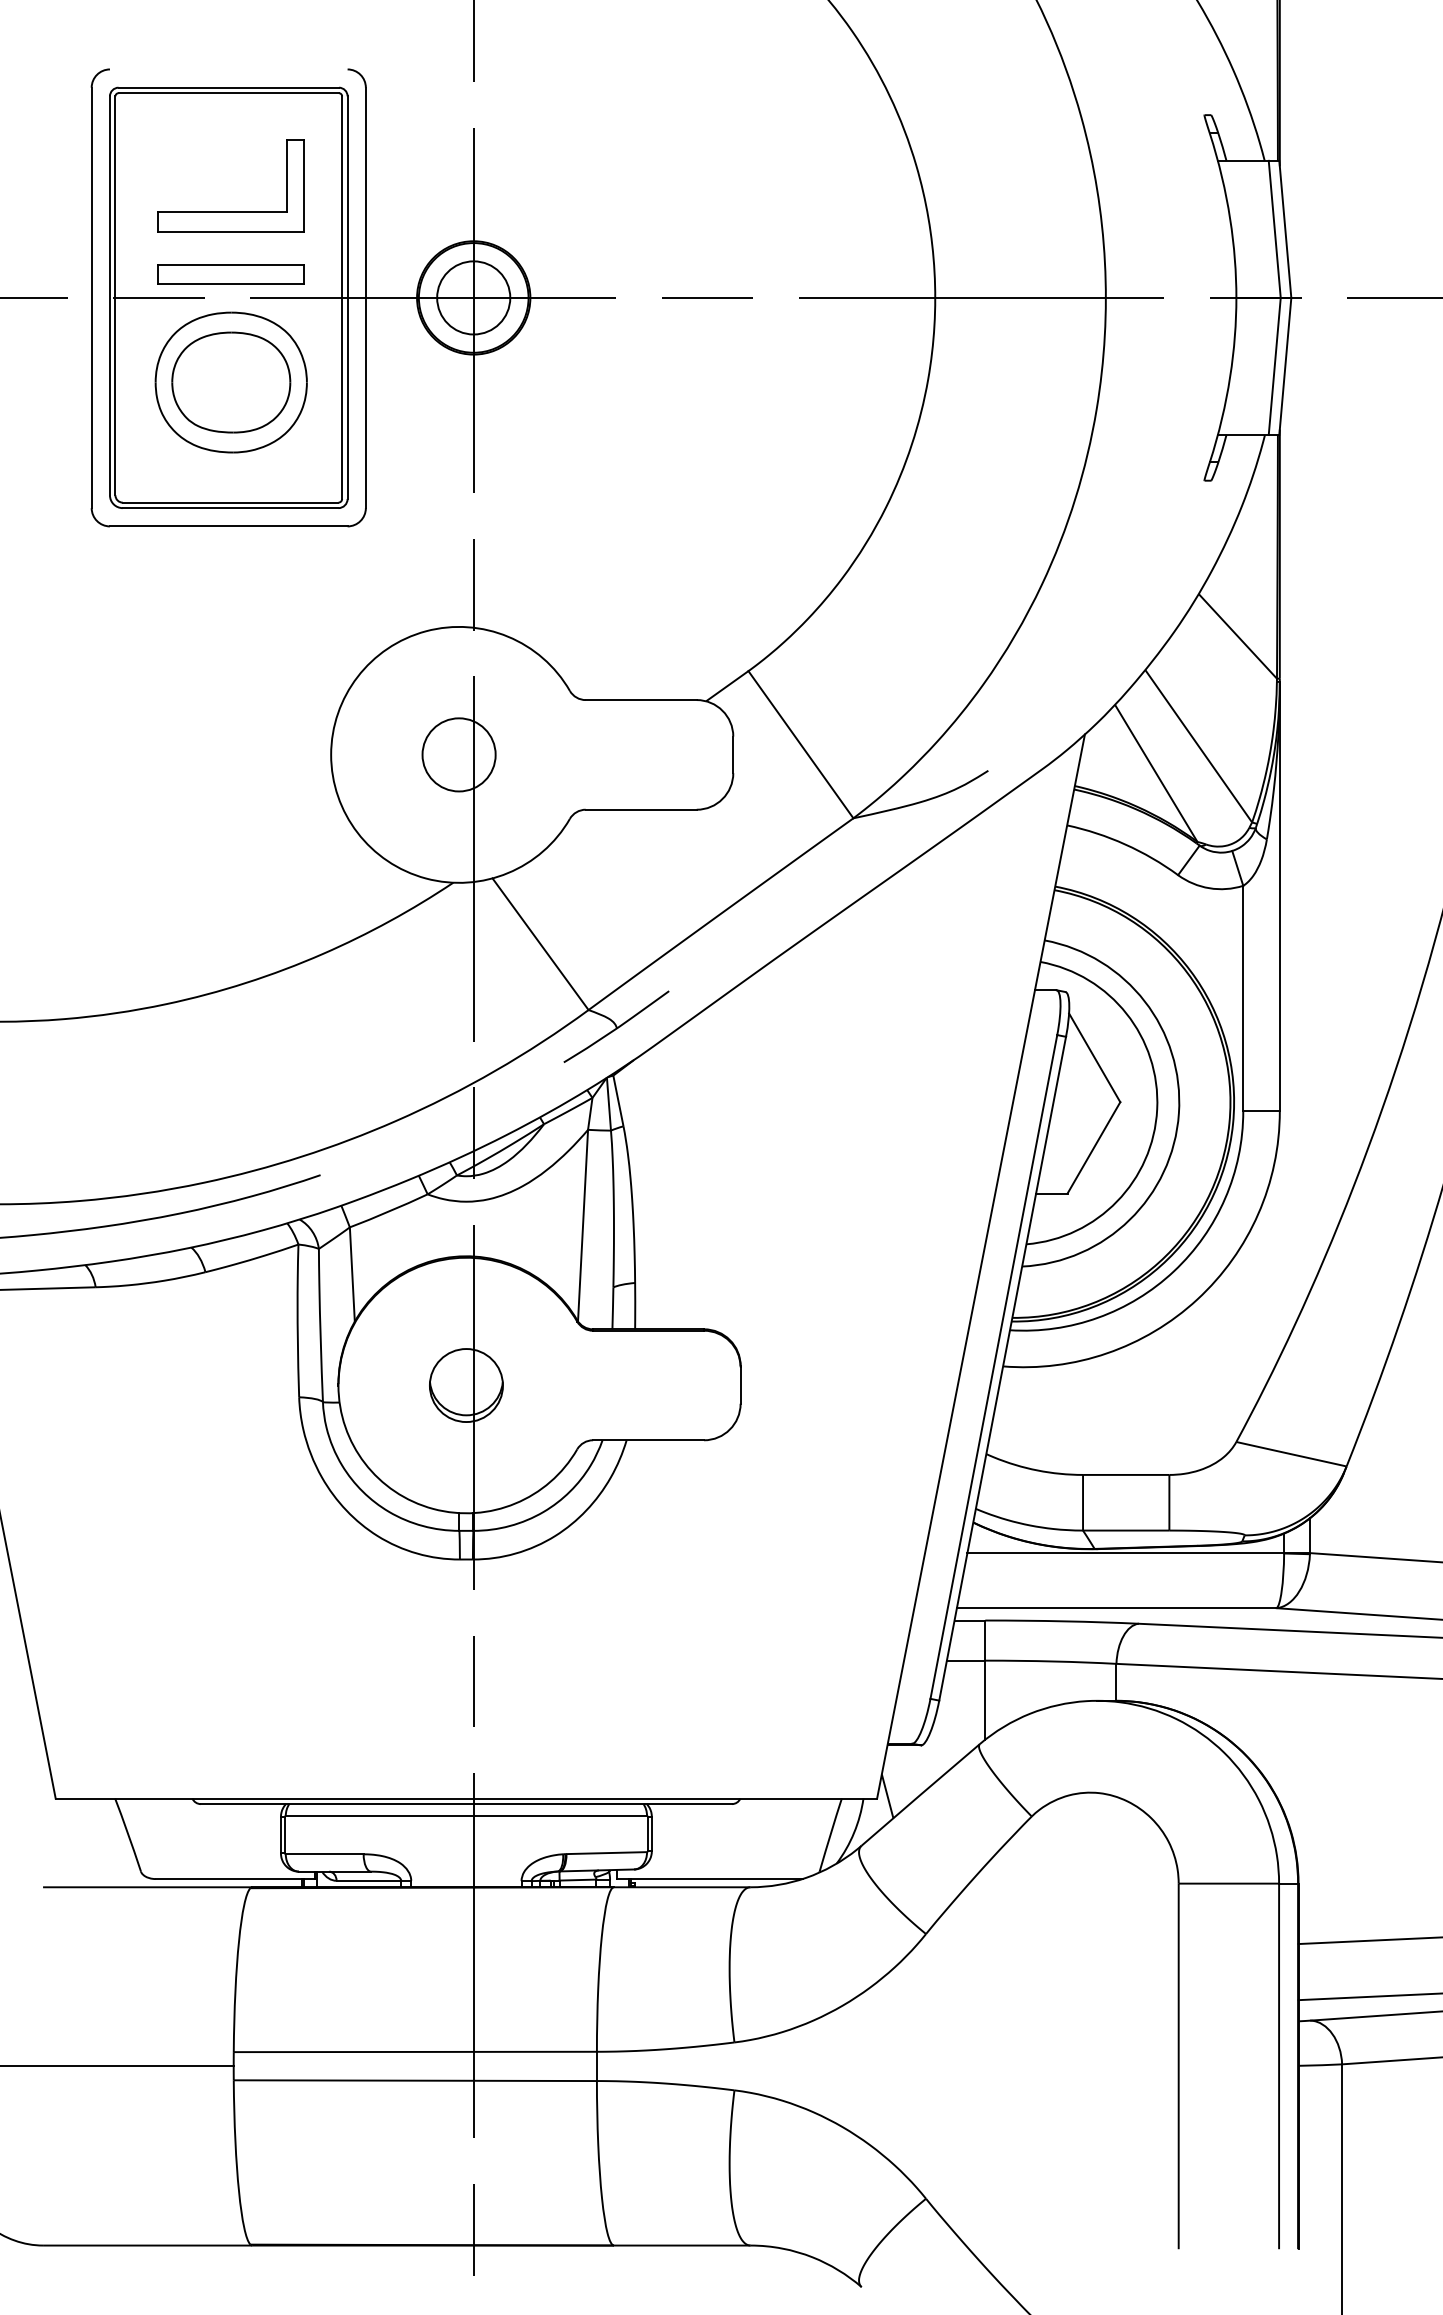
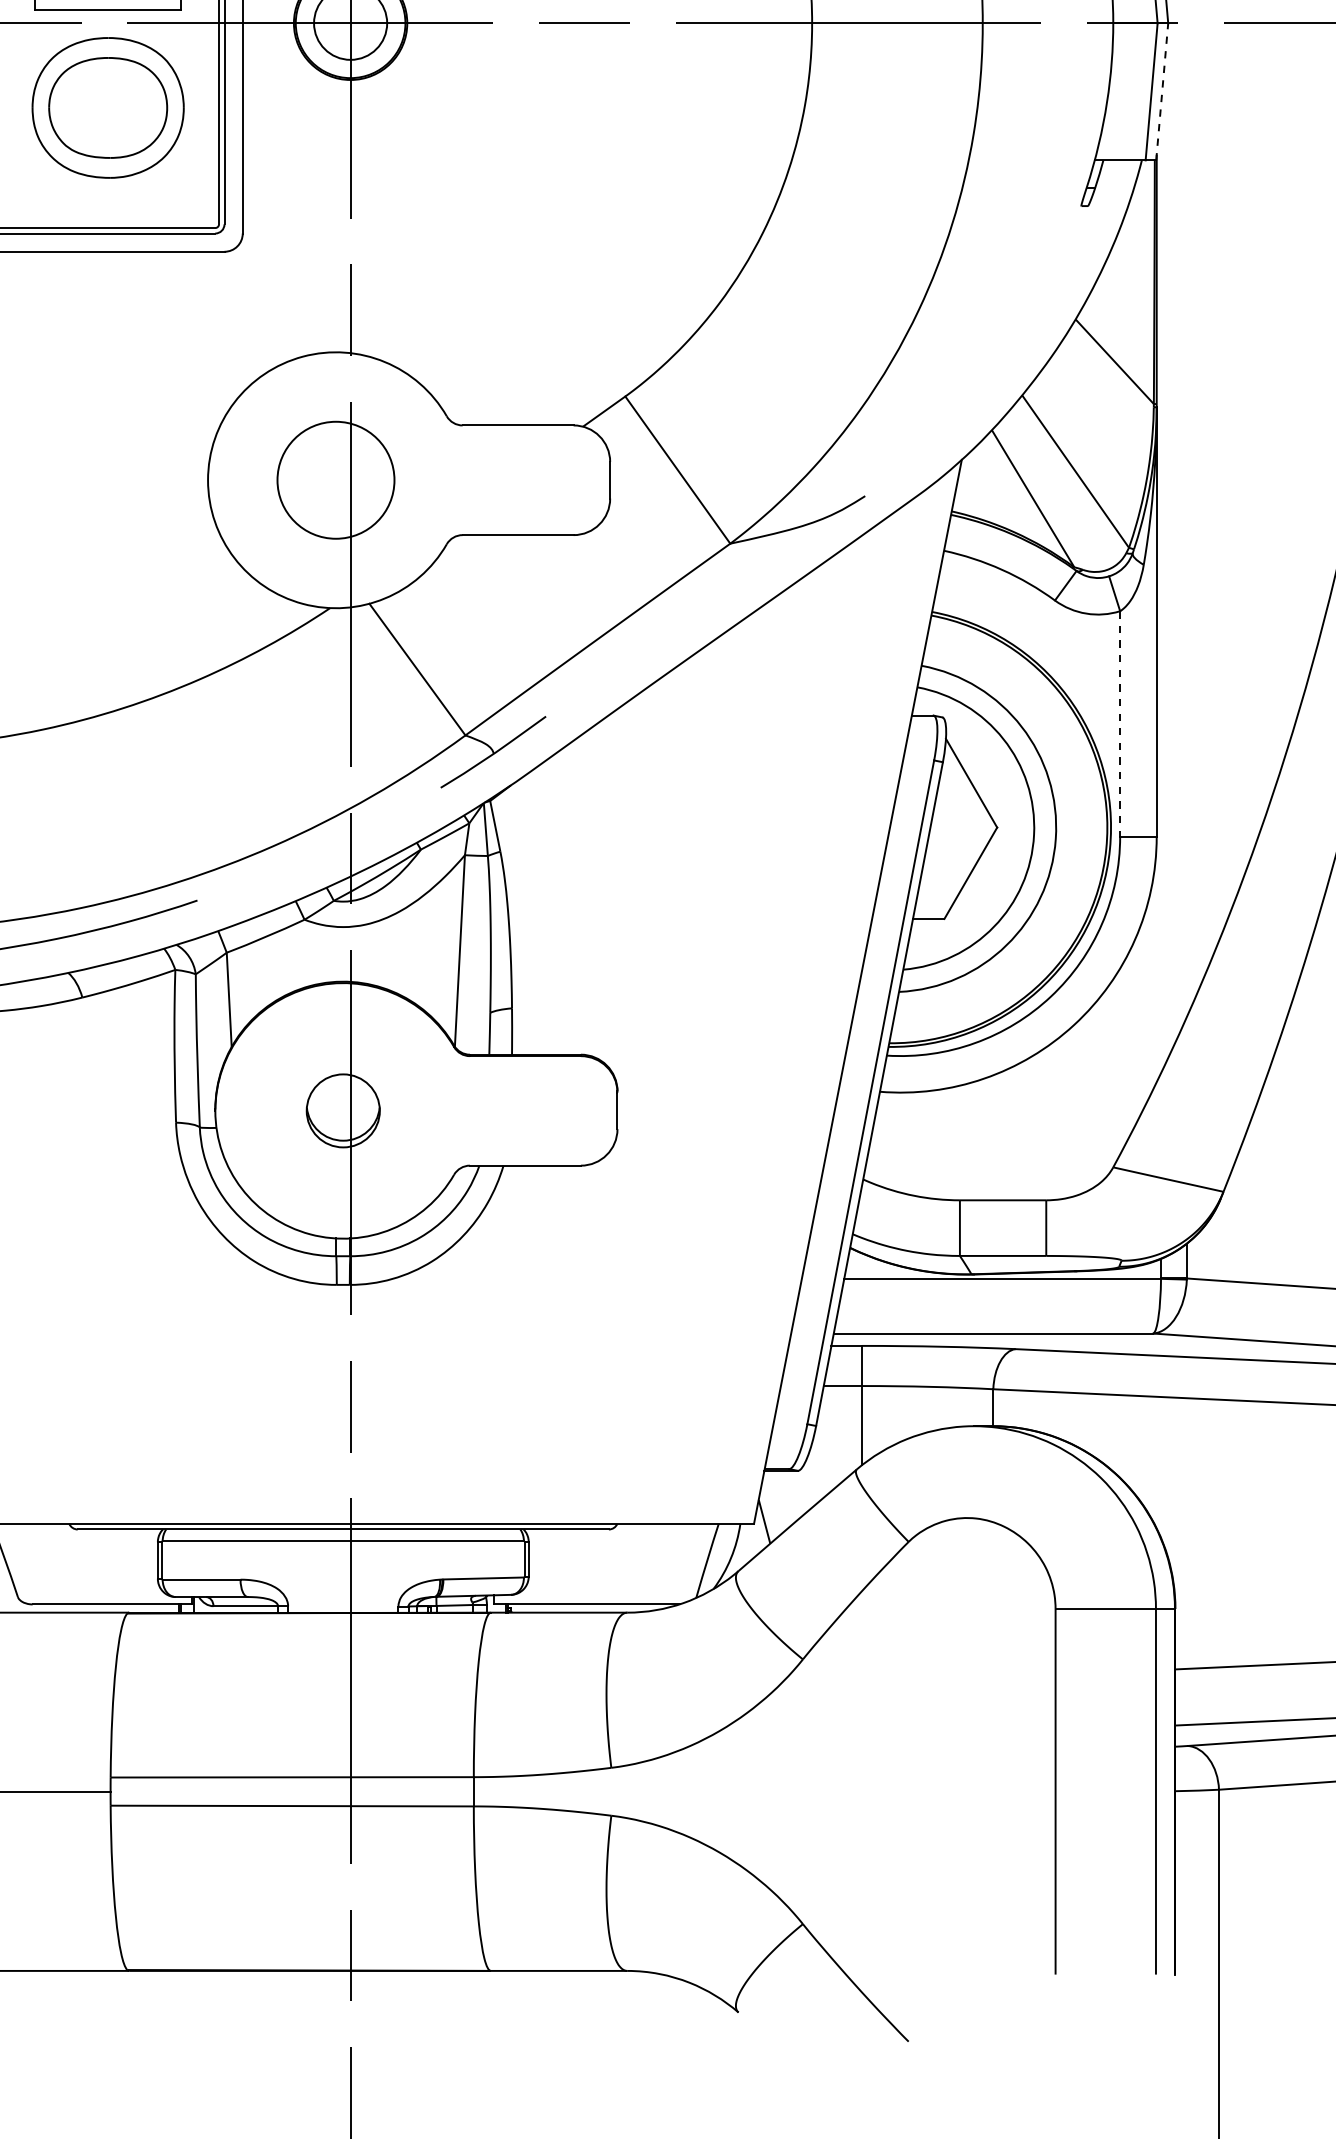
line: (1285, 366) -> (1162, 91), solid -> dashed
circle: (458, 754) -> (335, 479), size x1.6
line: (1243, 998) -> (1120, 723), solid -> dashed

